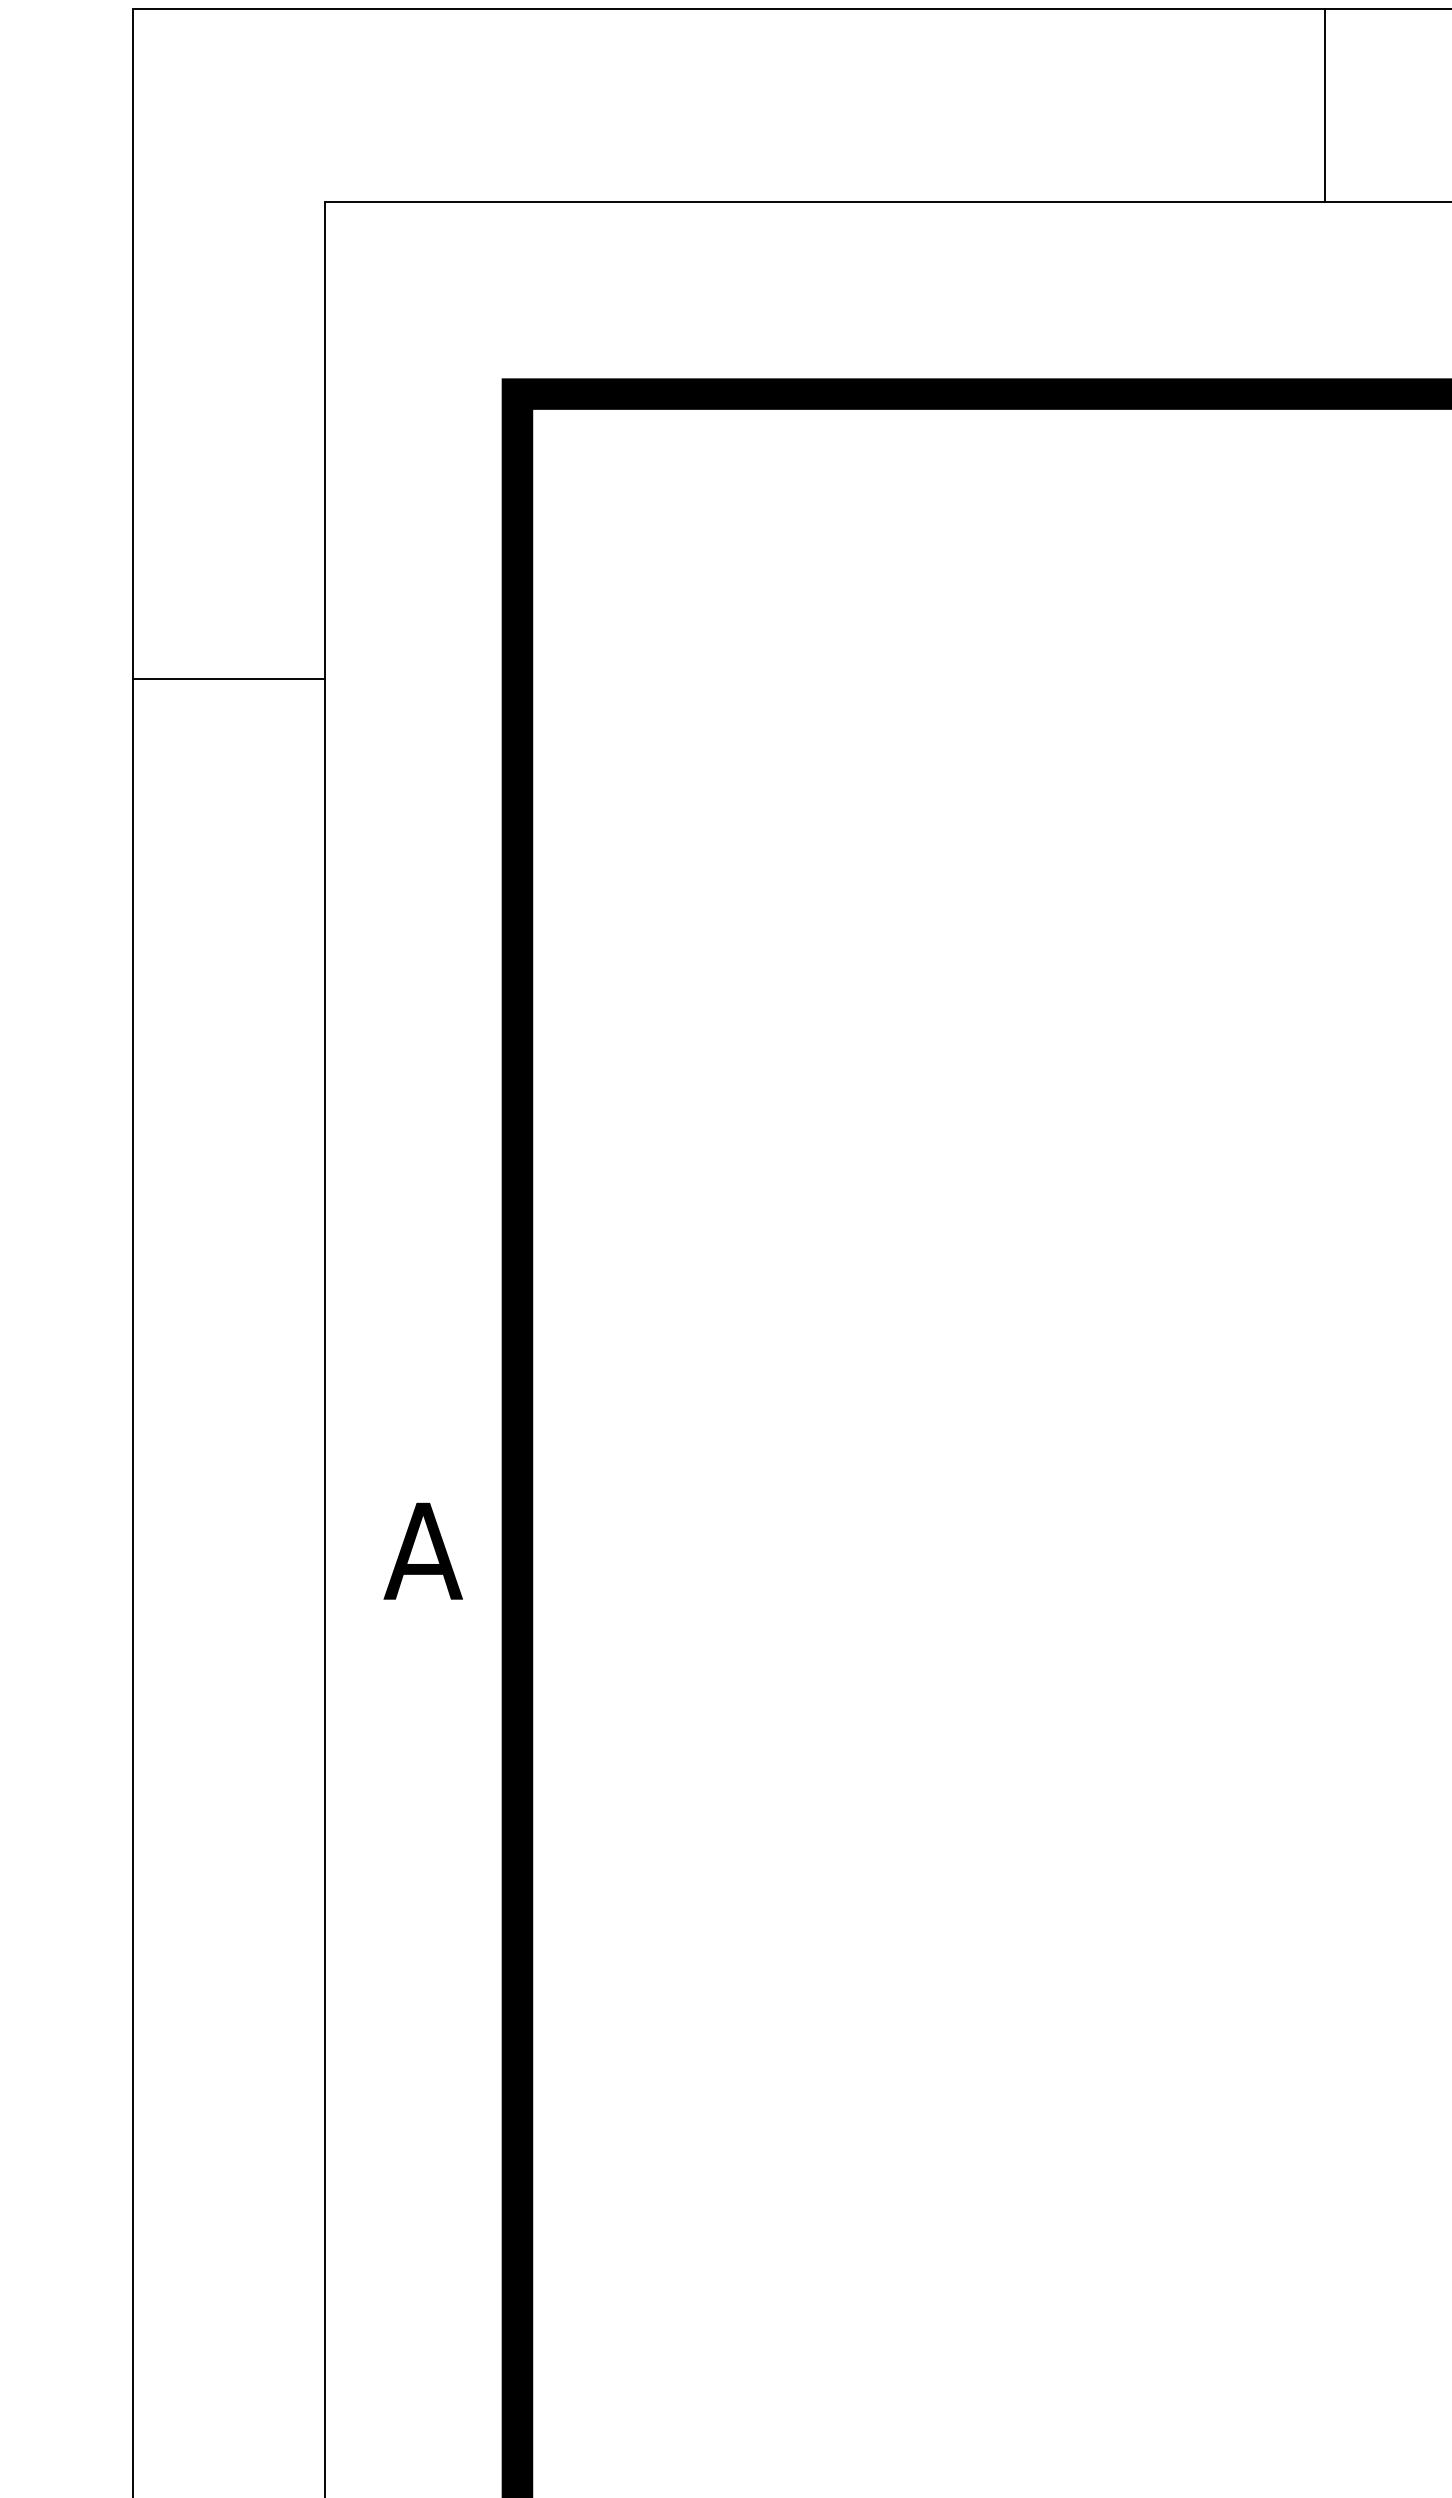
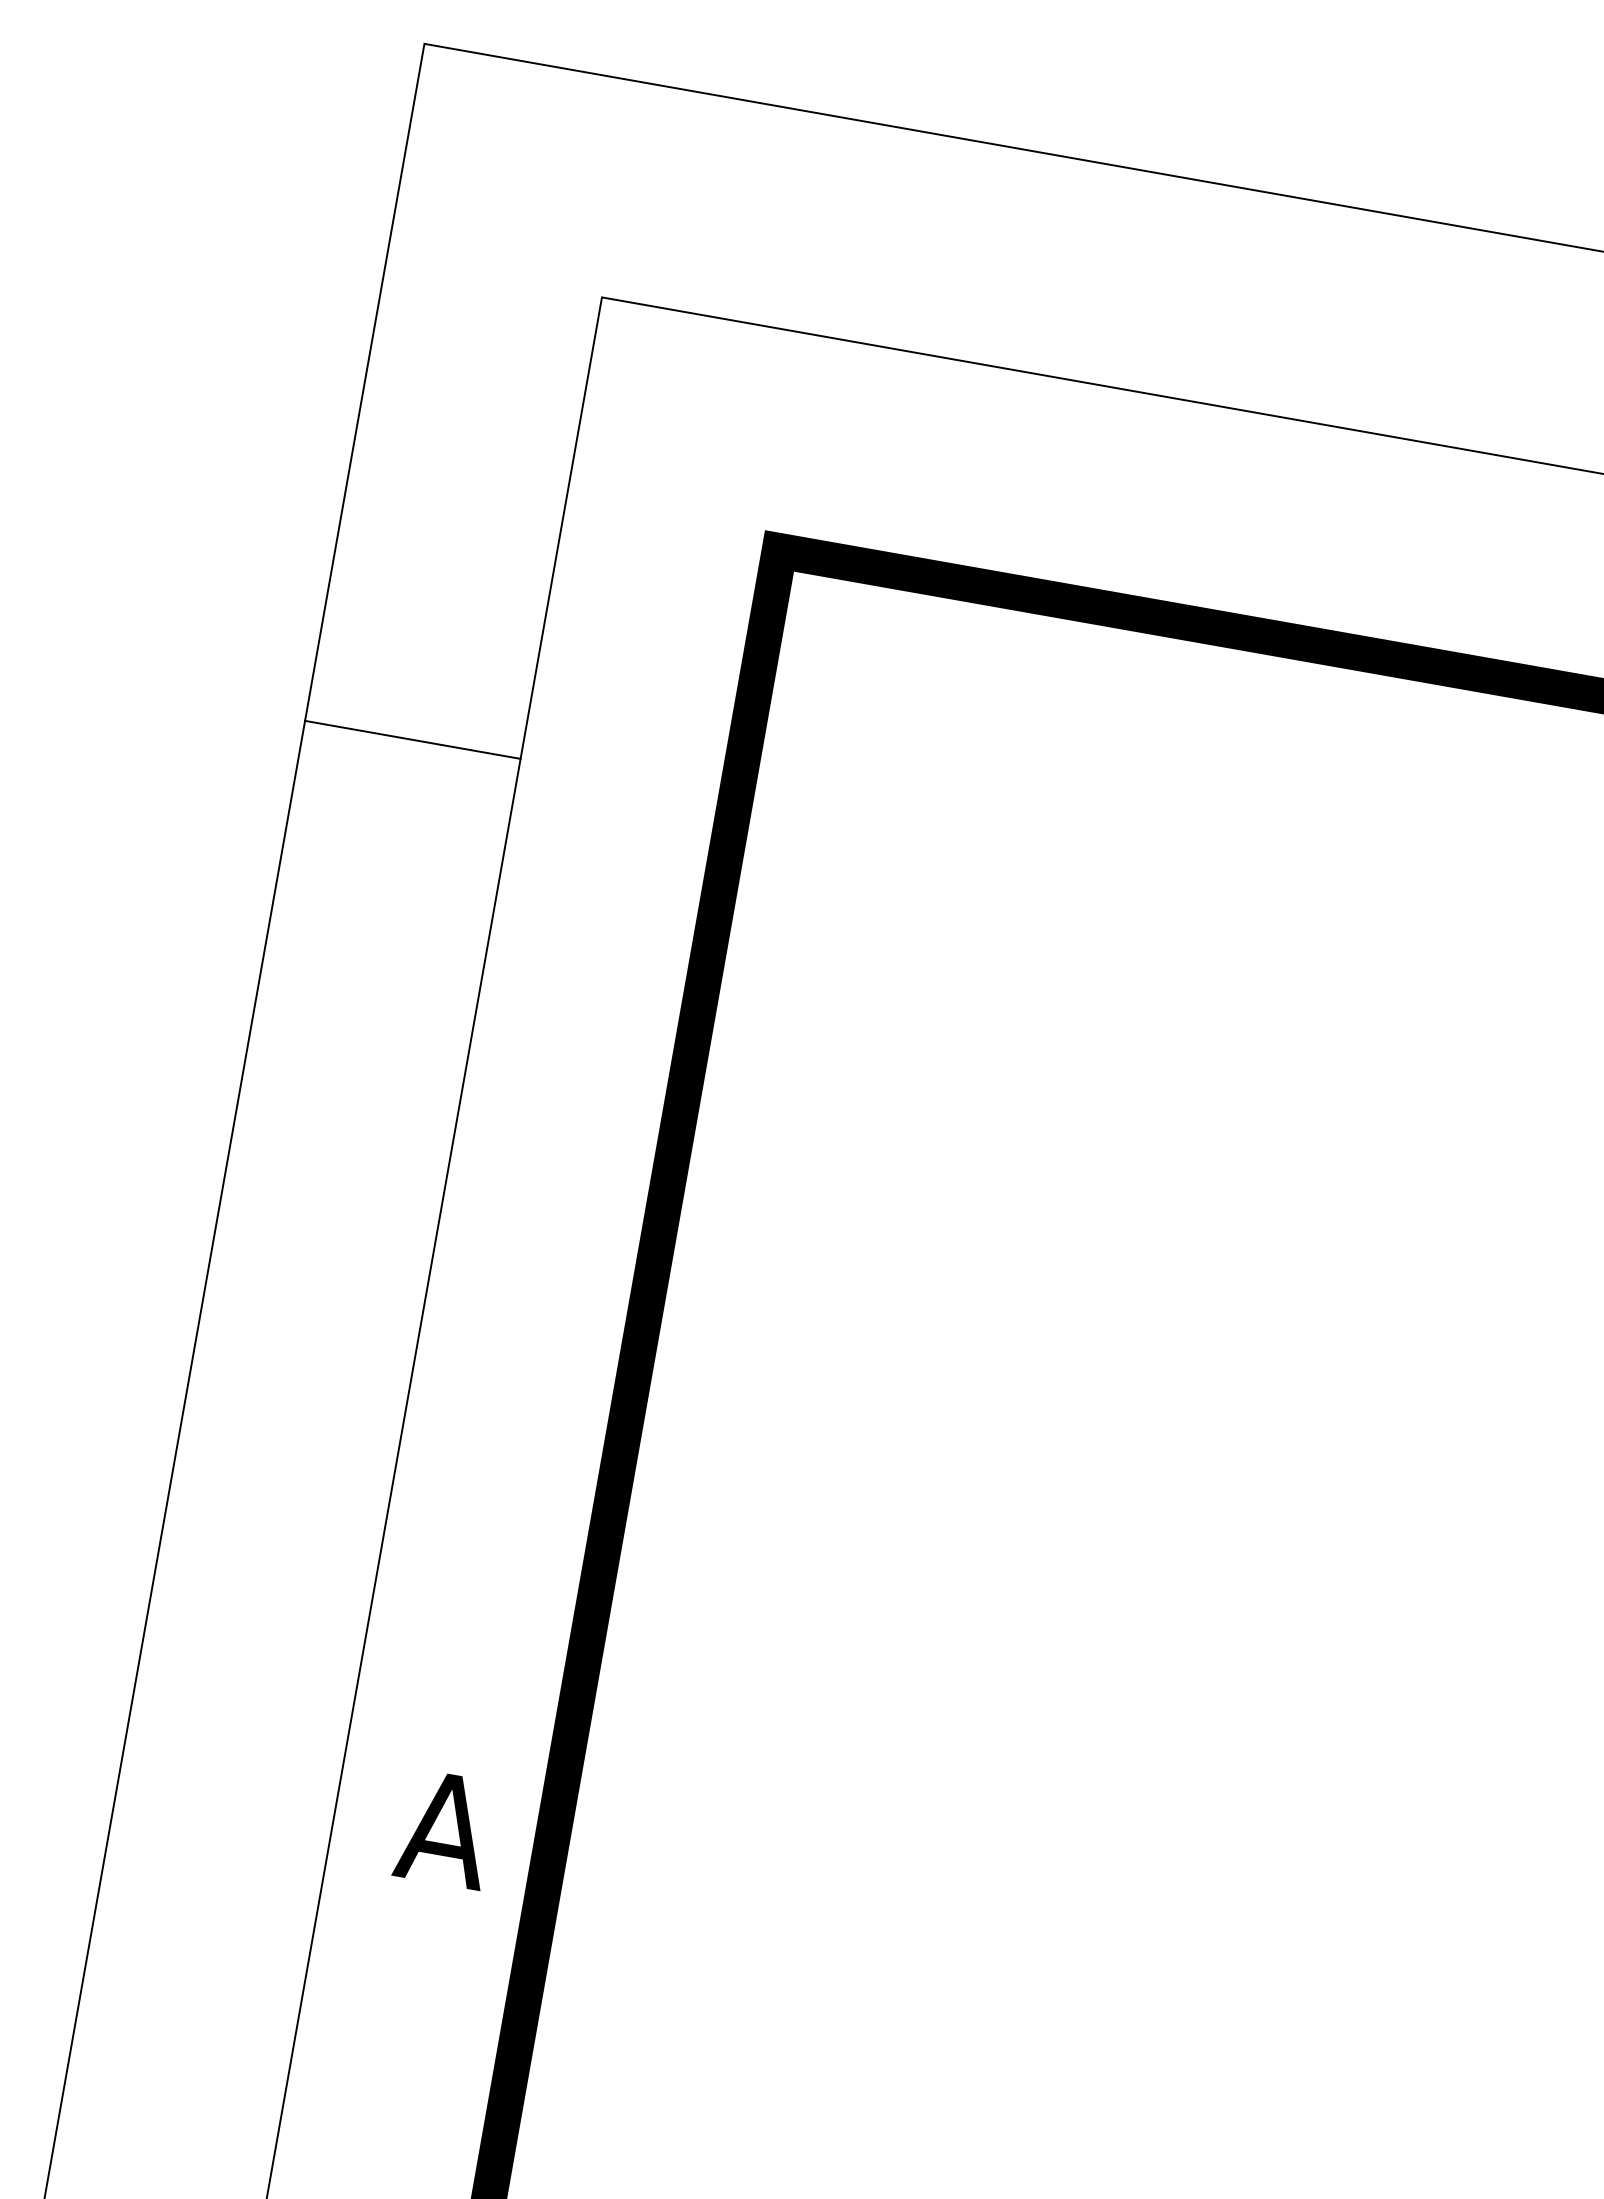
line: (228, 678) -> (412, 739), moved

